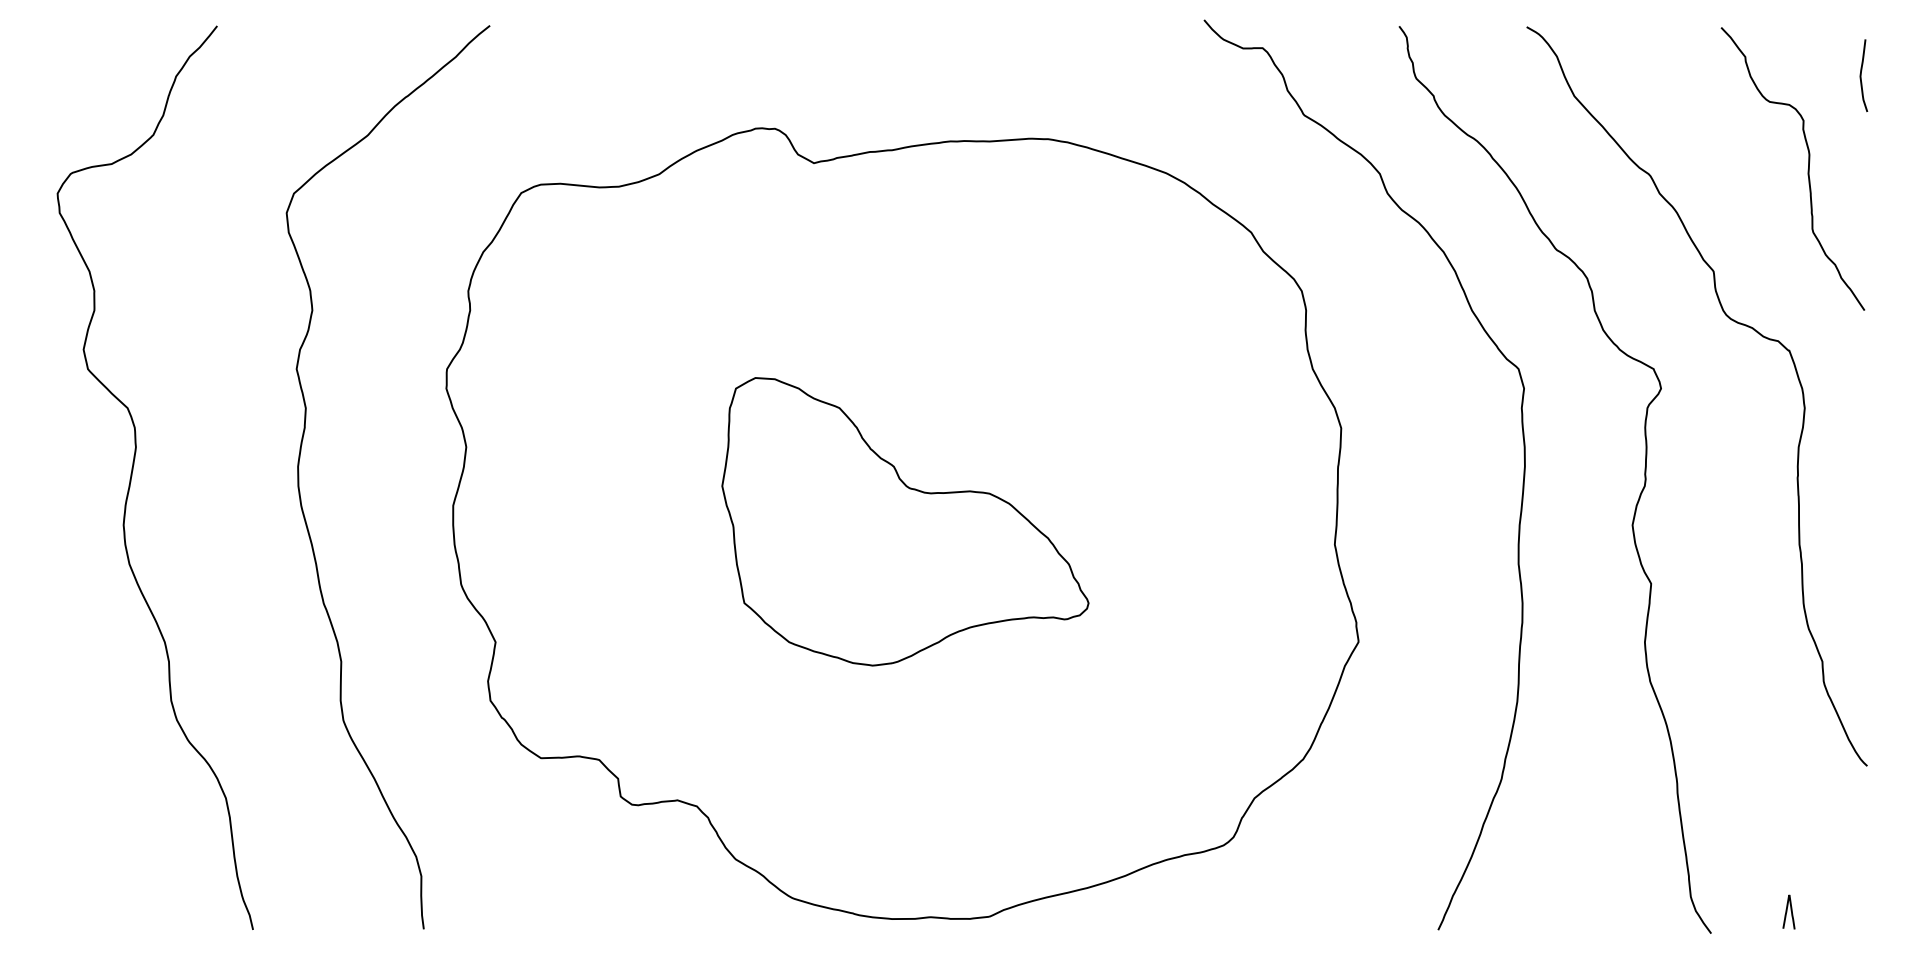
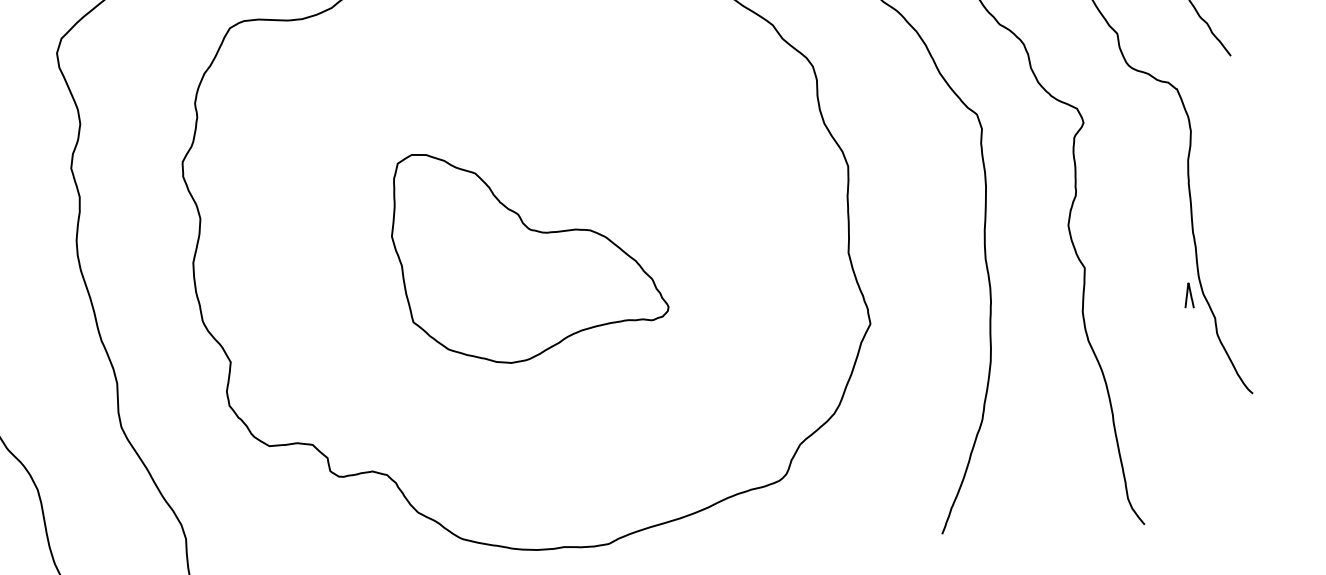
curve: (1787, 911) -> (1187, 295), moved

